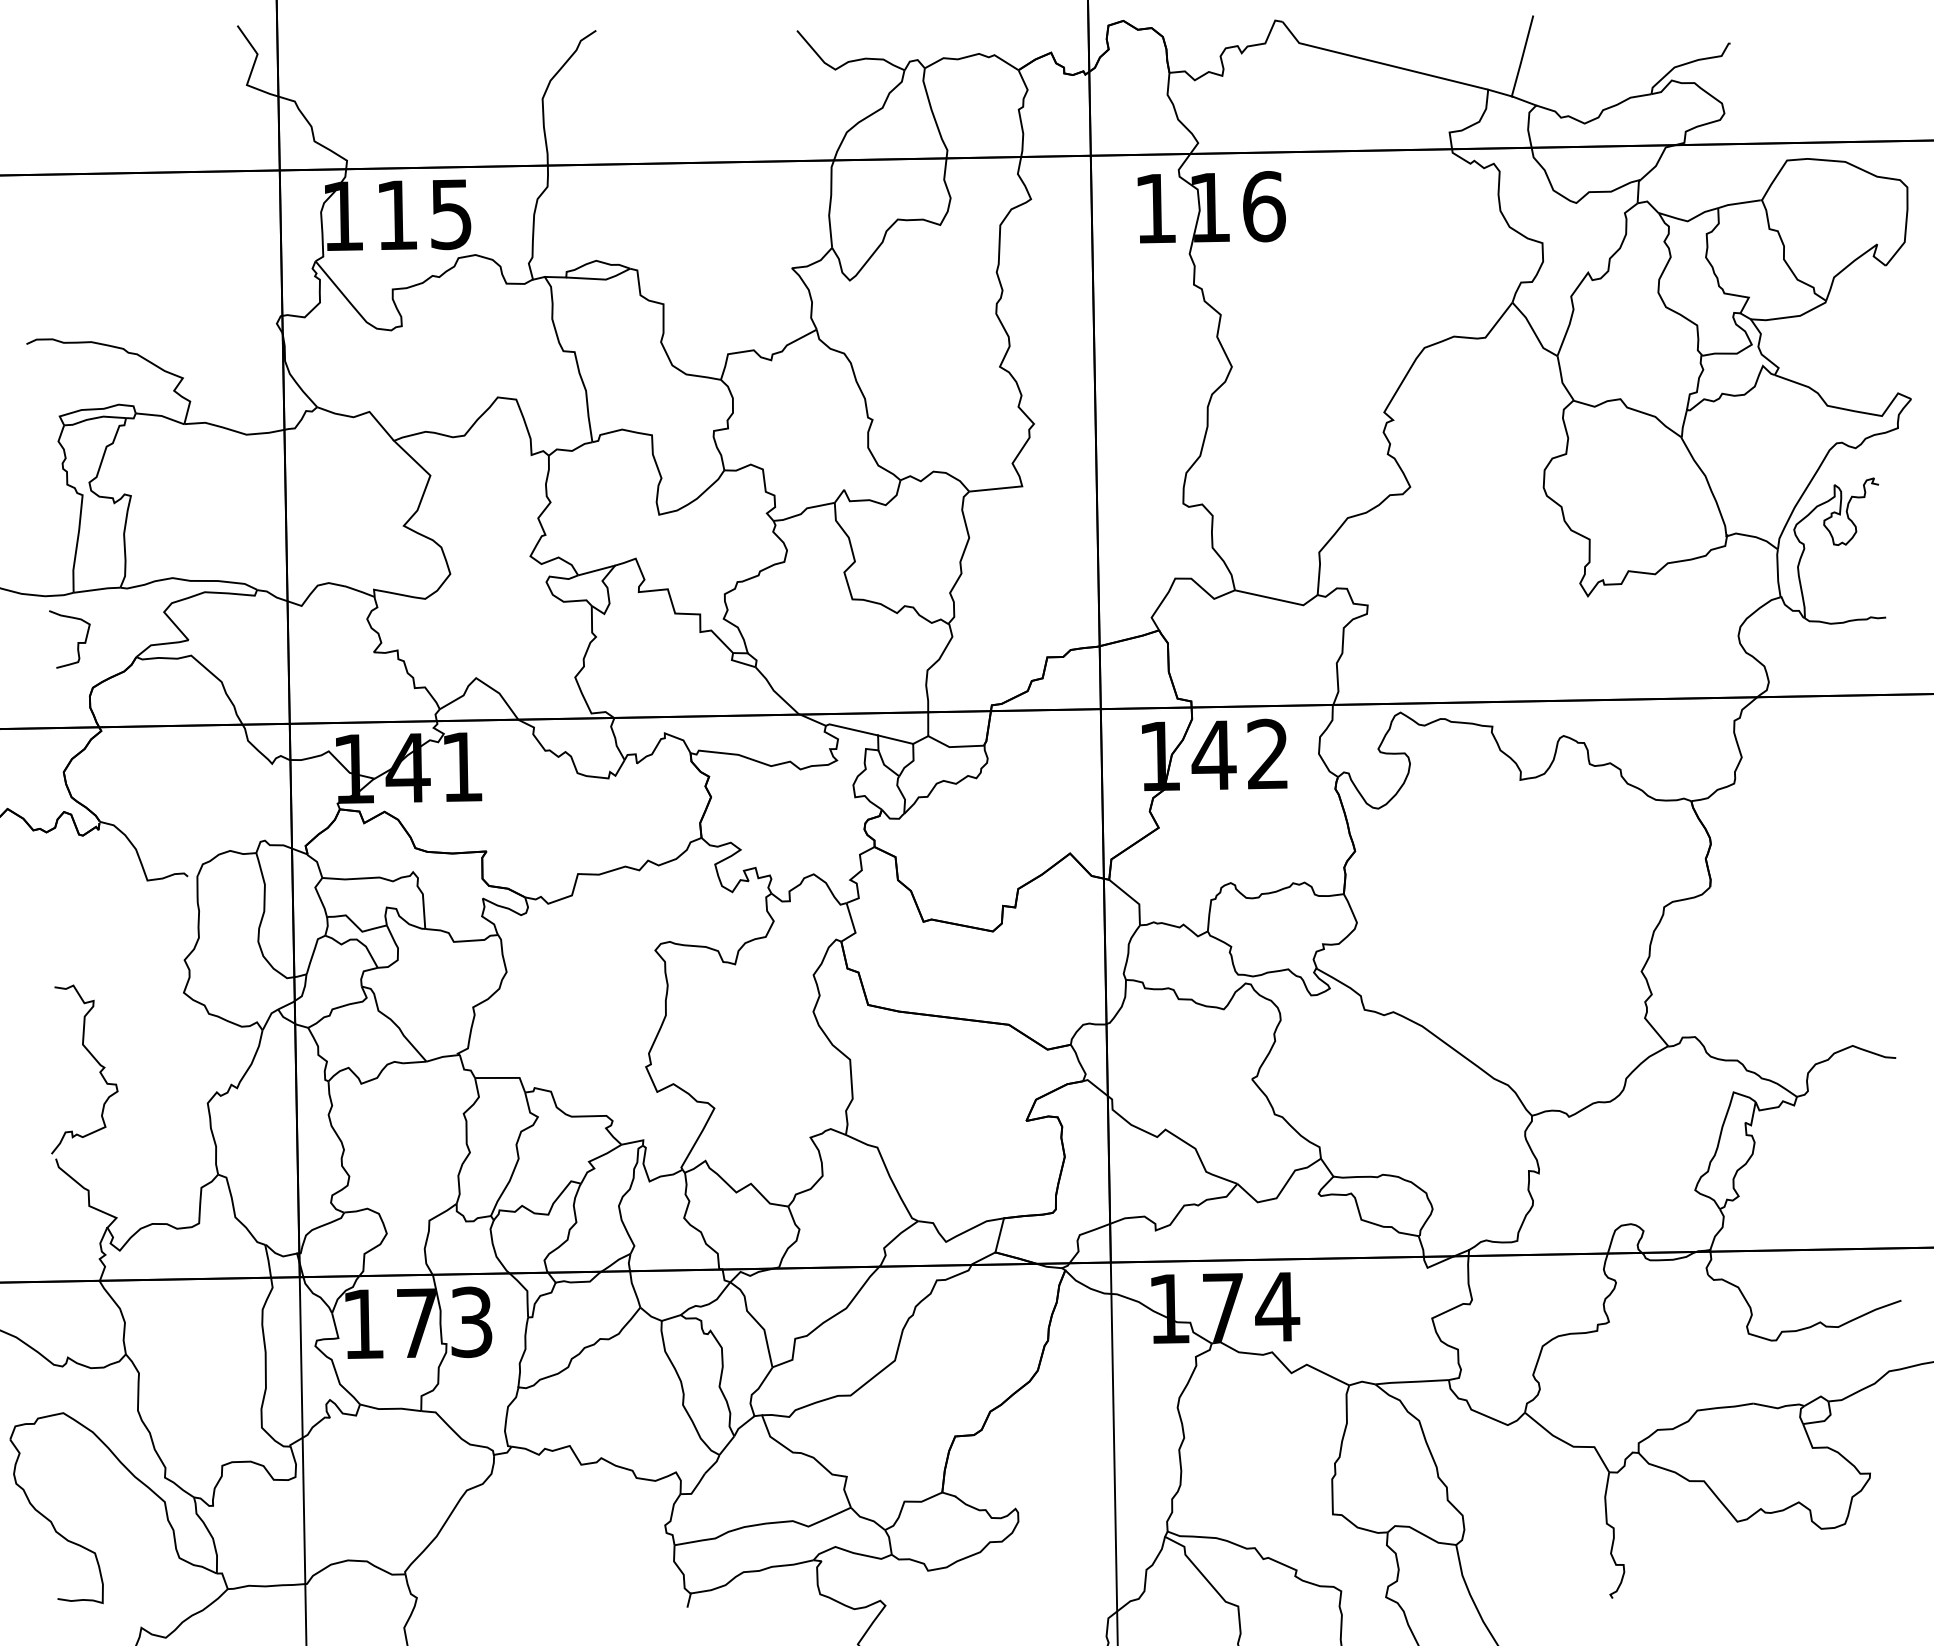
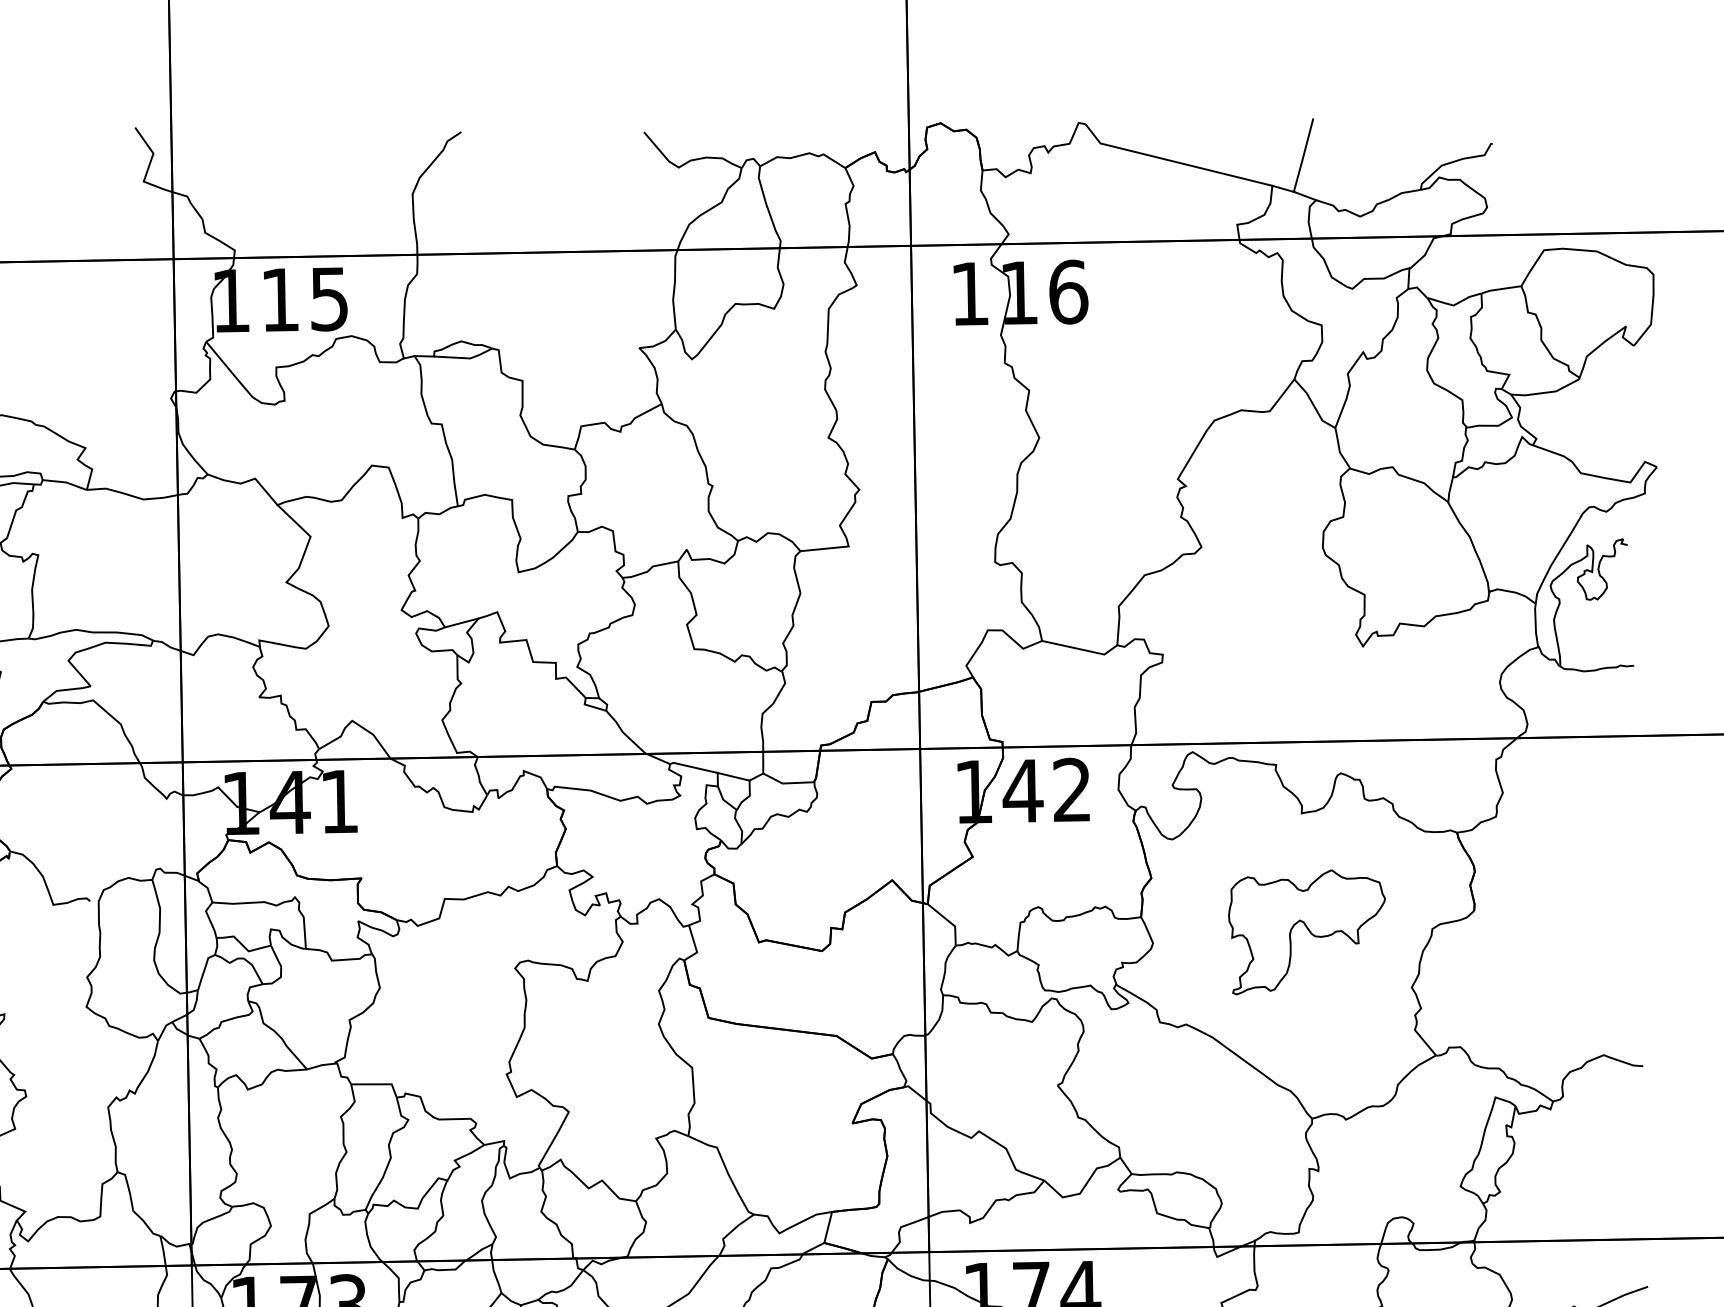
part: (1525, 910) -> (1306, 932), added

